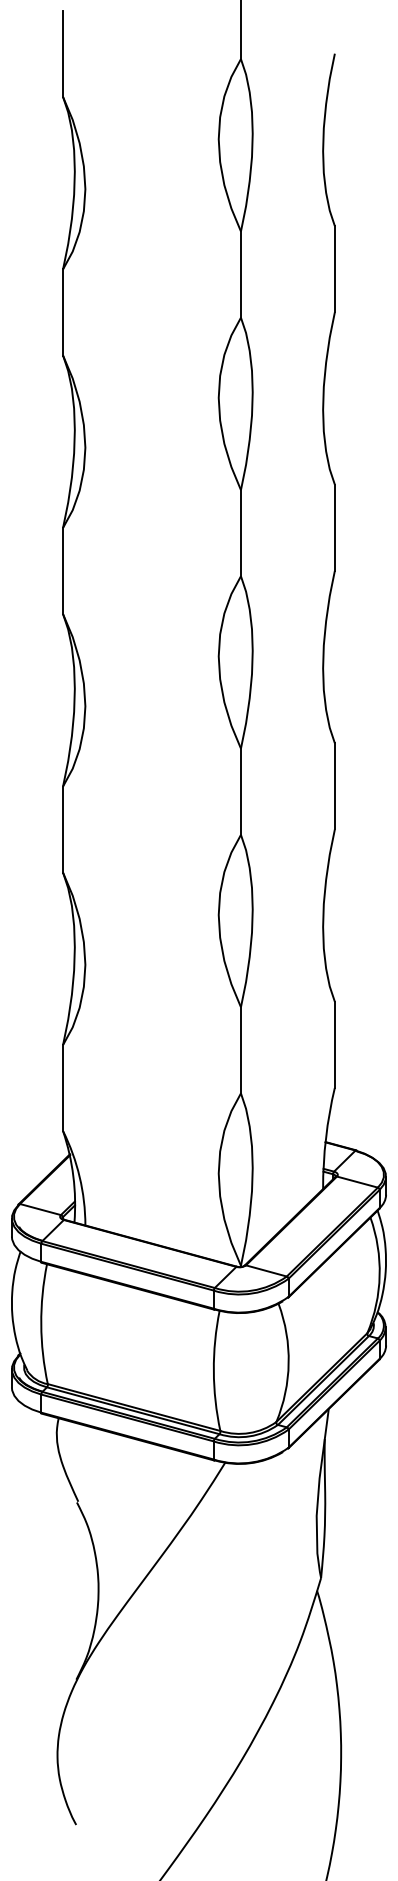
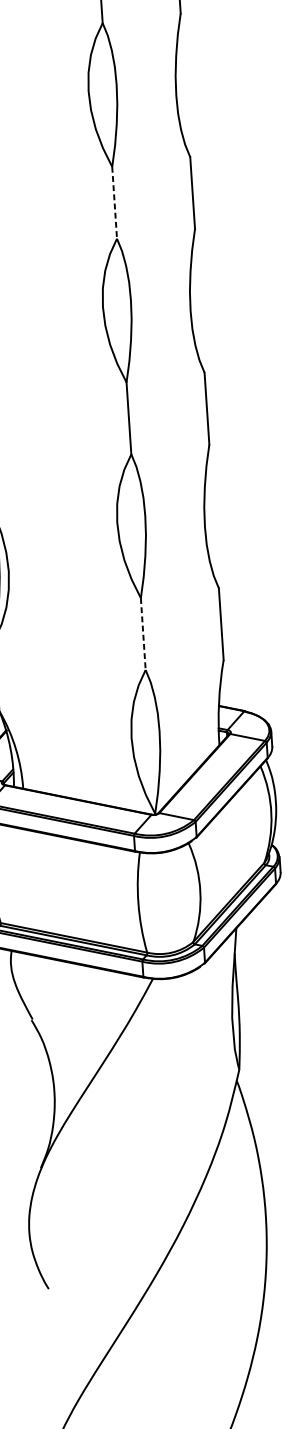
line: (240, 533) -> (114, 203), solid -> dashed
line: (240, 1050) -> (142, 634), solid -> dashed

